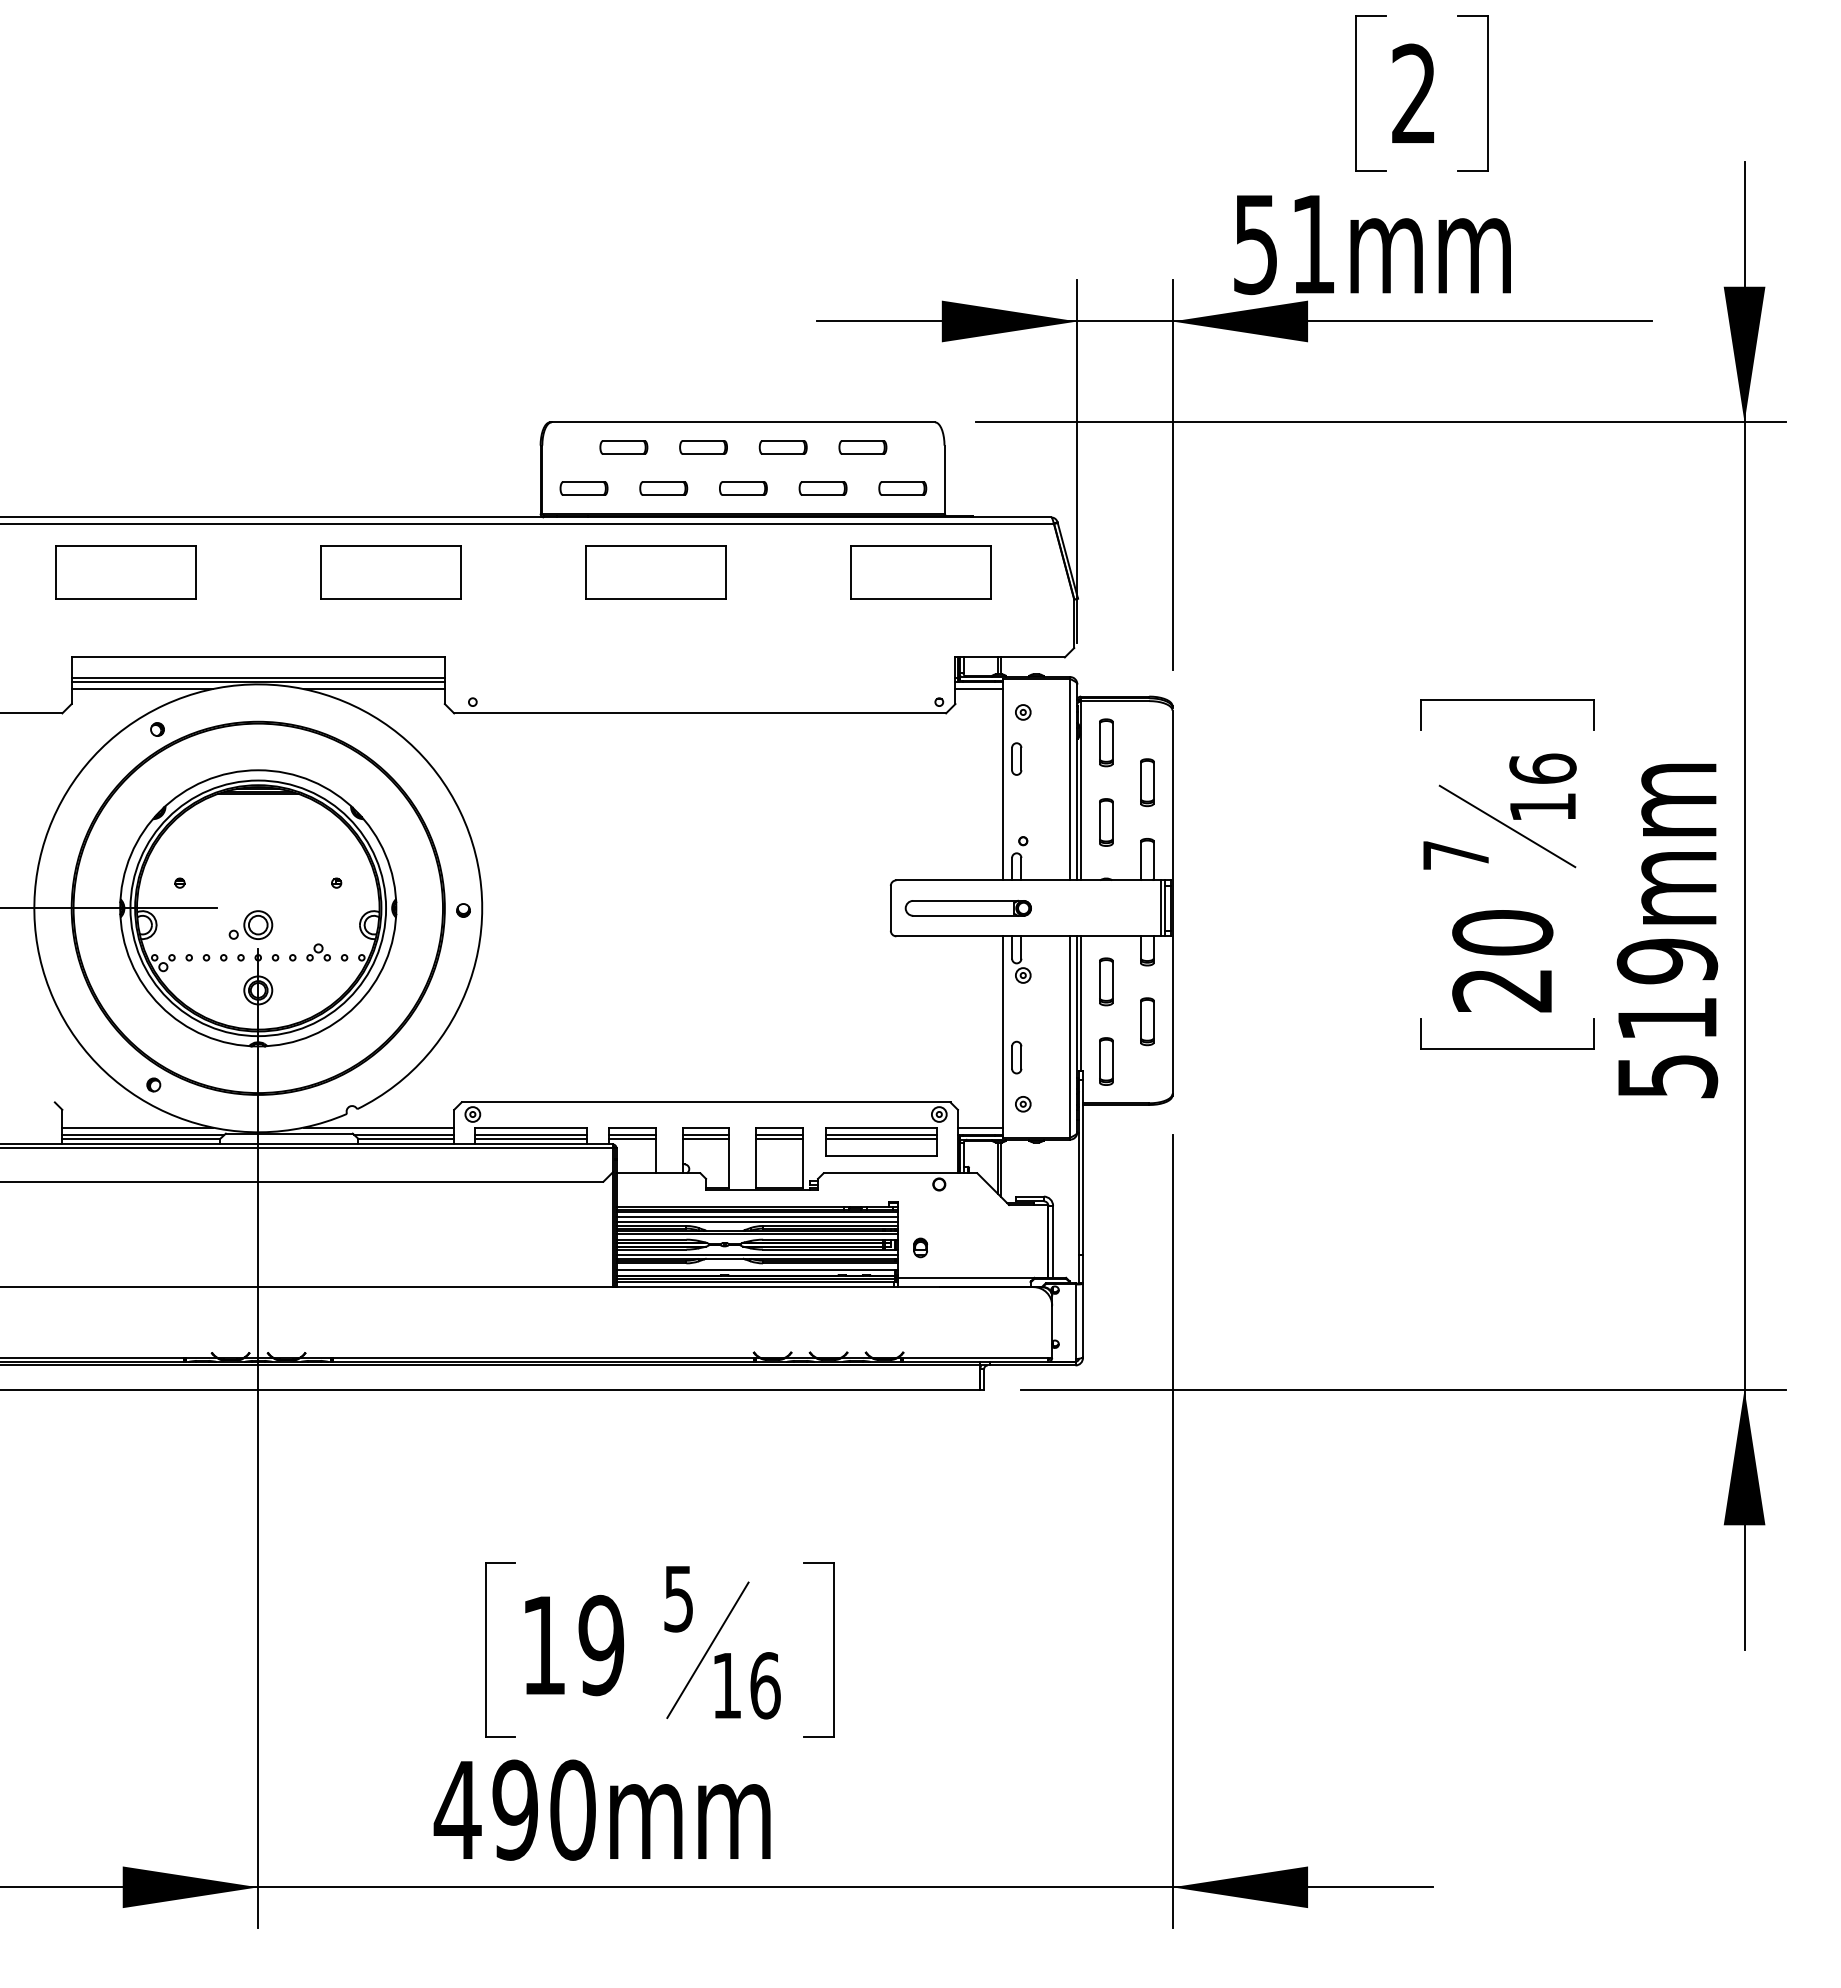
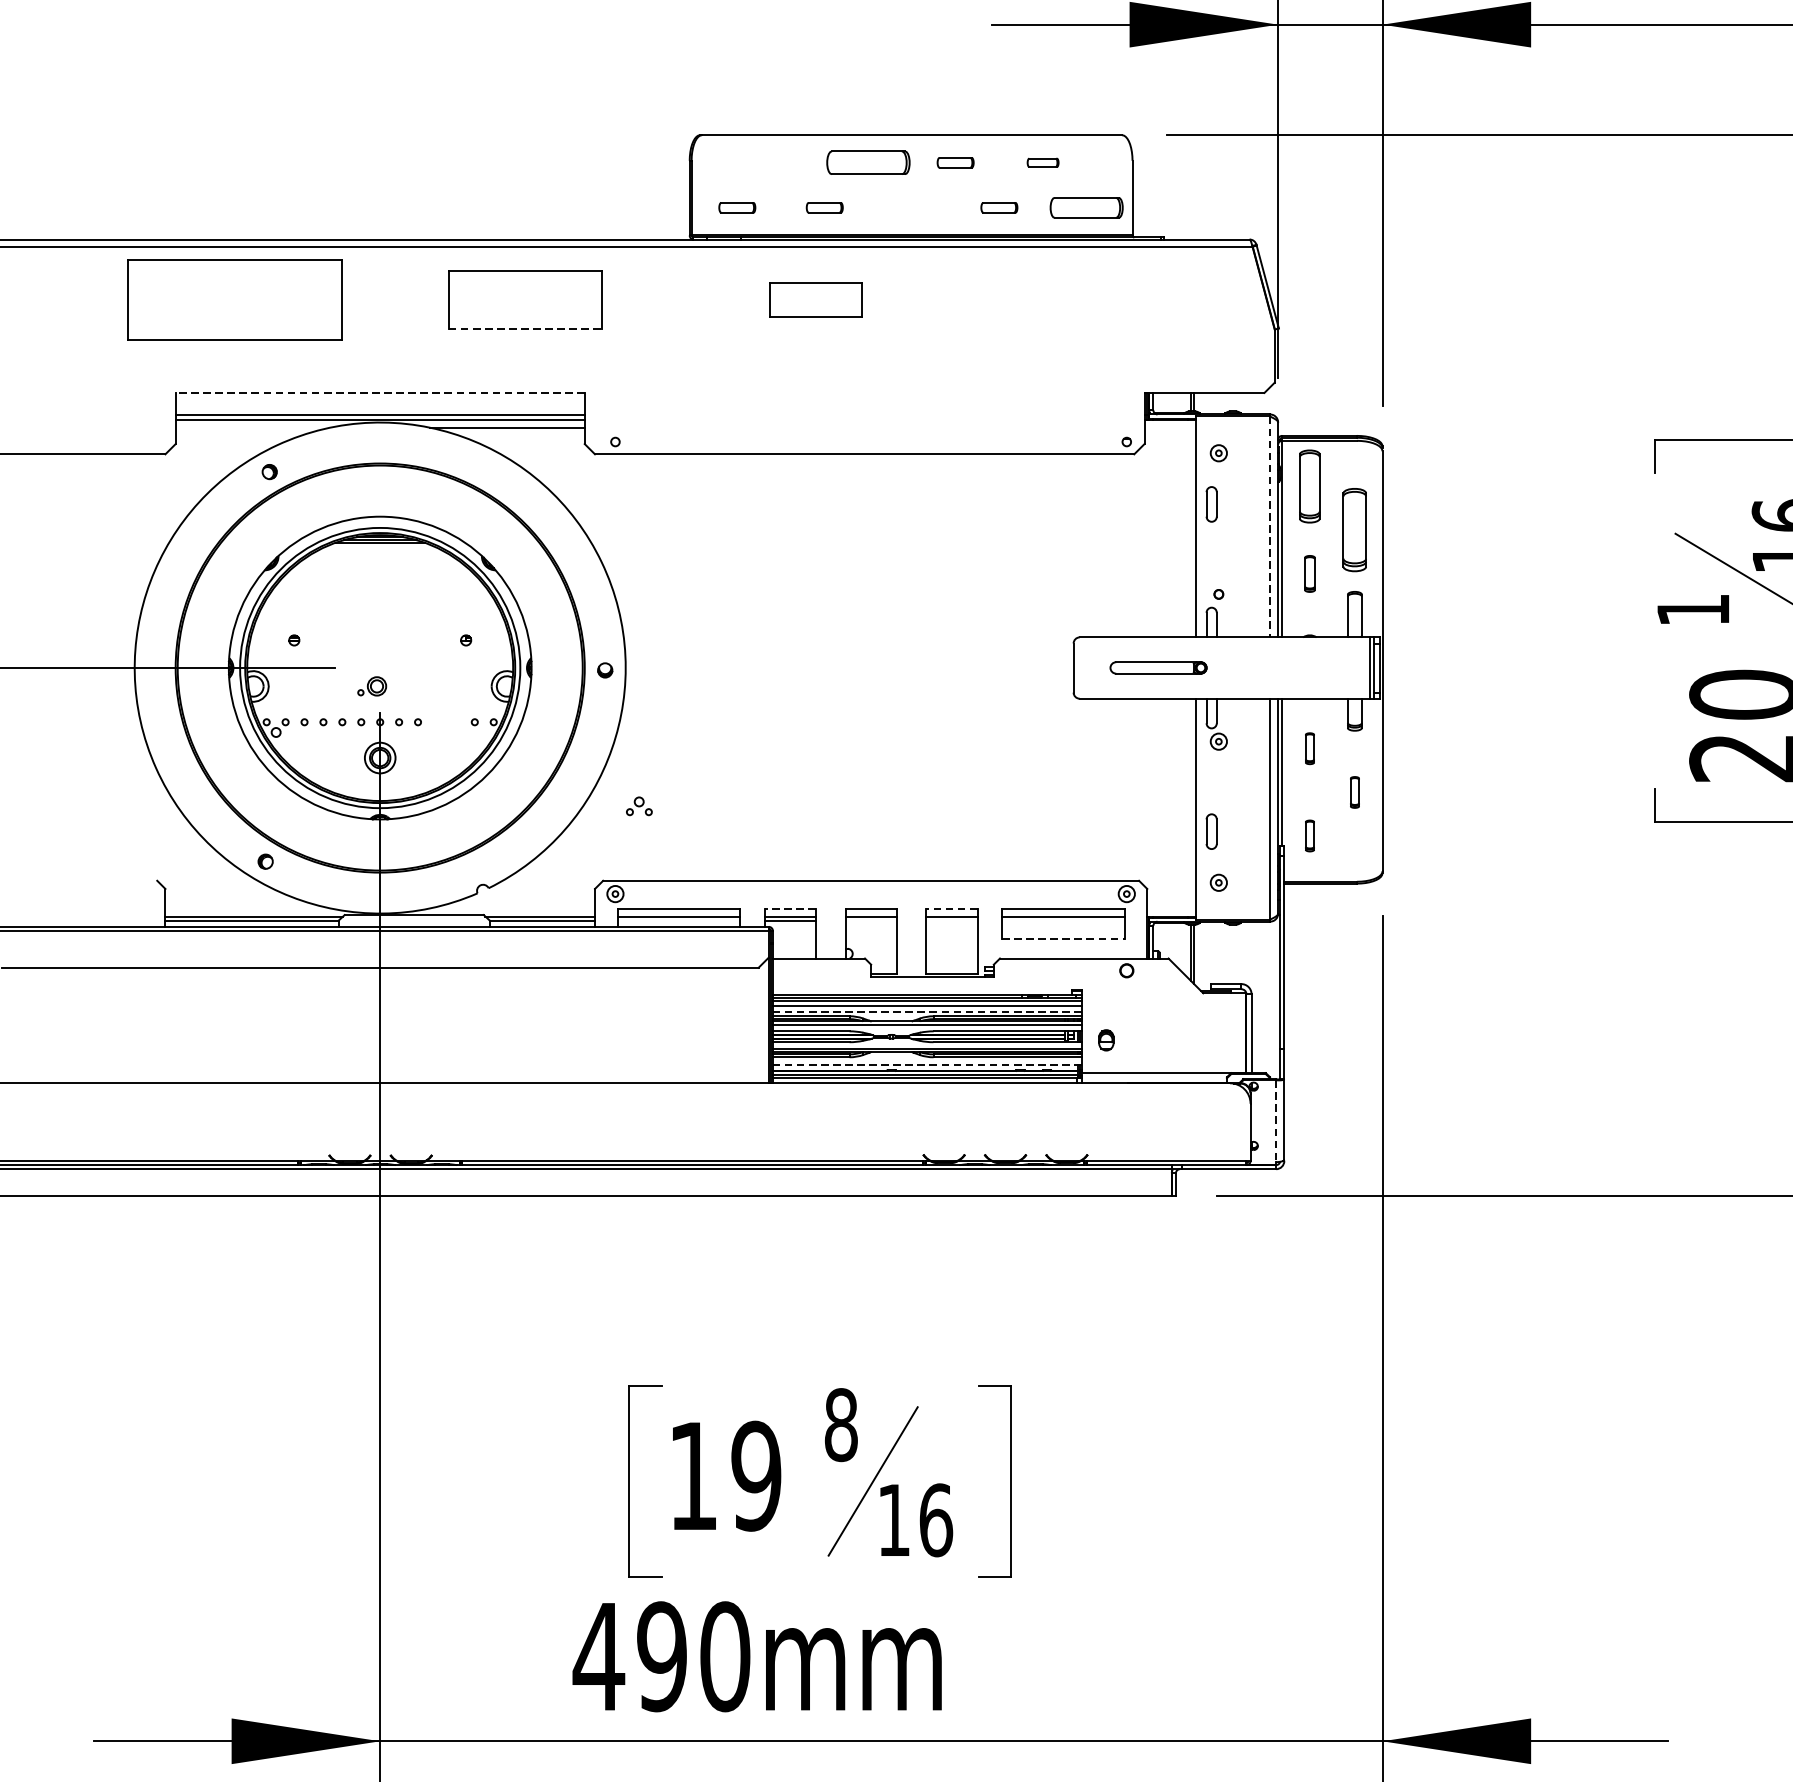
part: (623, 447) -> (780, 162), removed
part: (703, 447) -> (868, 162), size x1.6
part: (782, 447) -> (954, 162), size x0.7
part: (862, 447) -> (1042, 162), size x0.6
part: (583, 488) -> (736, 207), size x0.7
part: (663, 488) -> (824, 207), size x0.7
part: (743, 488) -> (912, 207), removed
part: (822, 488) -> (998, 207), size x0.7
part: (902, 488) -> (1086, 207), size x1.4
part: (125, 572) -> (234, 299), size x1.4
part: (655, 572) -> (815, 299), size x0.6
part: (920, 572) -> (1106, 299), removed
line: (390, 598) -> (525, 328), solid -> dashed
line: (258, 657) -> (380, 393), solid -> dashed
line: (141, 689) -> (252, 428), removed
line: (978, 689) -> (1169, 428), removed
part: (1106, 742) -> (1310, 486), size x1.4
line: (1069, 779) -> (1269, 526), solid -> dashed
part: (1147, 782) -> (1355, 530), size x1.6
part: (1106, 822) -> (1310, 573), size x0.7
text: (1455, 855) -> (1692, 610), 7 -> 1
part: (967, 907) -> (1157, 667), size x0.7
part: (250, 924) -> (371, 685), size x0.6
part: (318, 952) -> (639, 806), moved
part: (1106, 981) -> (1310, 748), size x0.6
part: (1147, 1021) -> (1355, 792), size x0.6
part: (1106, 1061) -> (1310, 835), size x0.6
line: (137, 1127) -> (247, 908), removed
line: (378, 1127) -> (512, 908), removed
line: (631, 1127) -> (789, 908), solid -> dashed
line: (779, 1127) -> (951, 908), solid -> dashed
line: (979, 1127) -> (1170, 908), removed
line: (530, 1138) -> (678, 920), removed
line: (705, 1138) -> (870, 920), removed
line: (779, 1138) -> (951, 920), removed
line: (881, 1138) -> (1063, 920), removed
line: (881, 1155) -> (1063, 939), solid -> dashed
line: (757, 1221) -> (927, 1011), solid -> dashed
line: (757, 1269) -> (927, 1063), solid -> dashed
line: (1075, 1322) -> (1276, 1122), solid -> dashed
text: (678, 1598) -> (840, 1424), 5 -> 8

